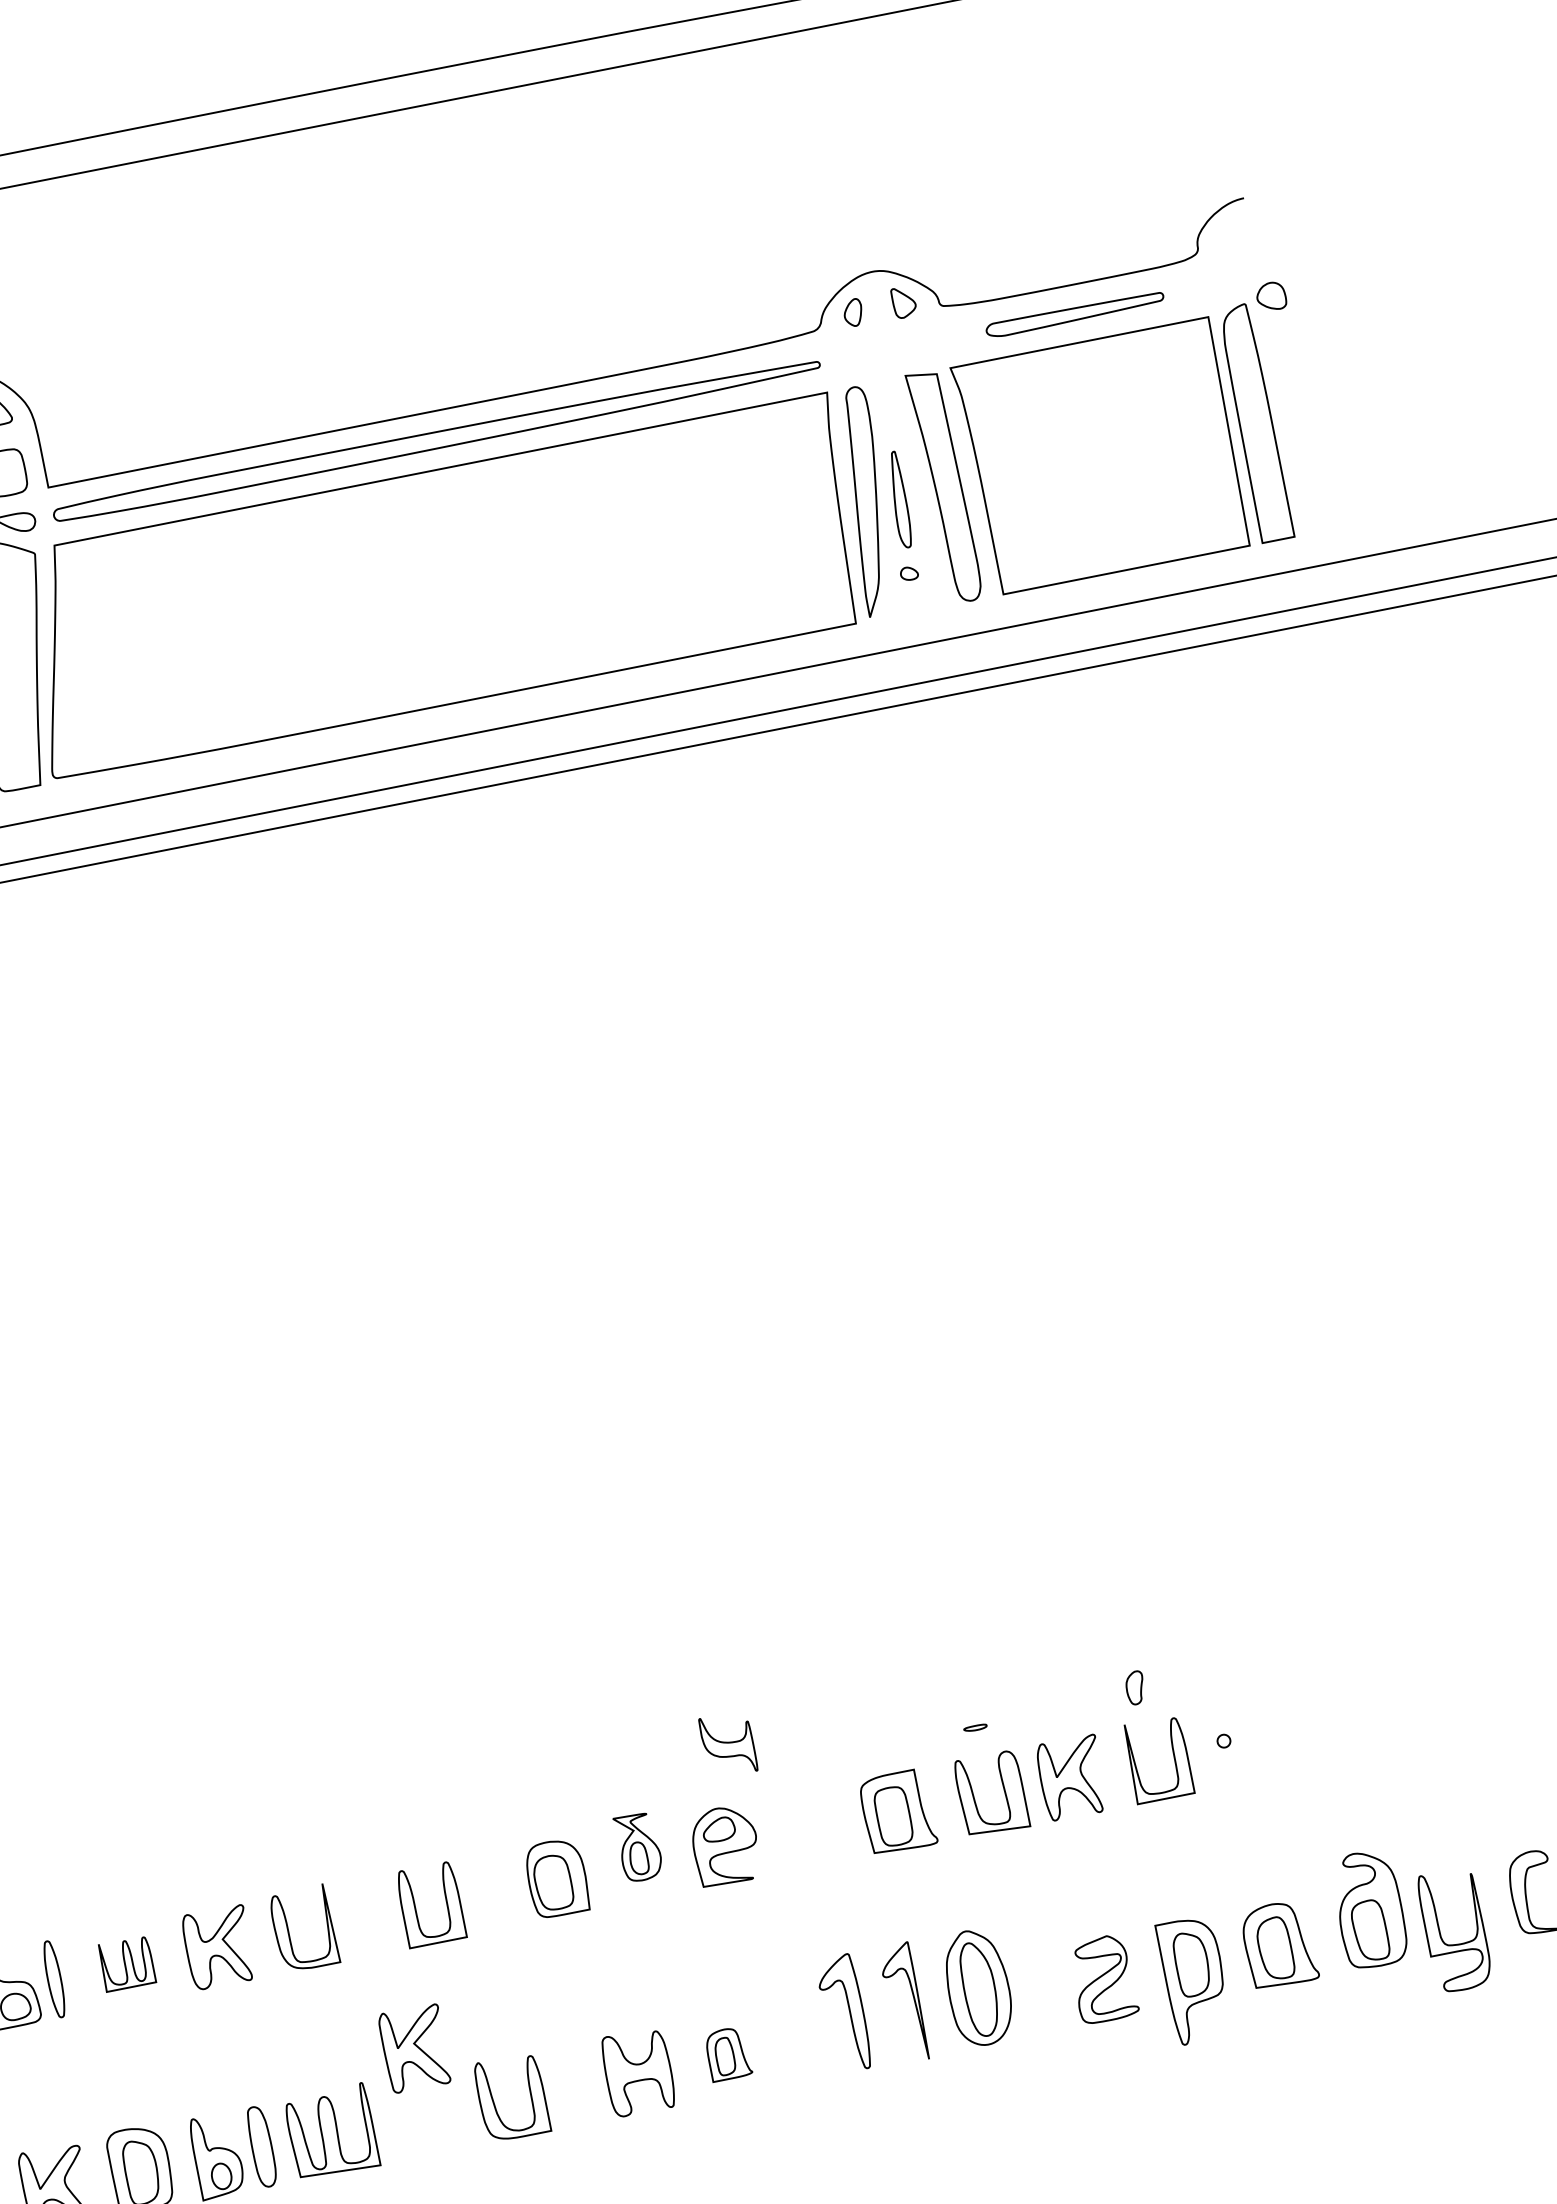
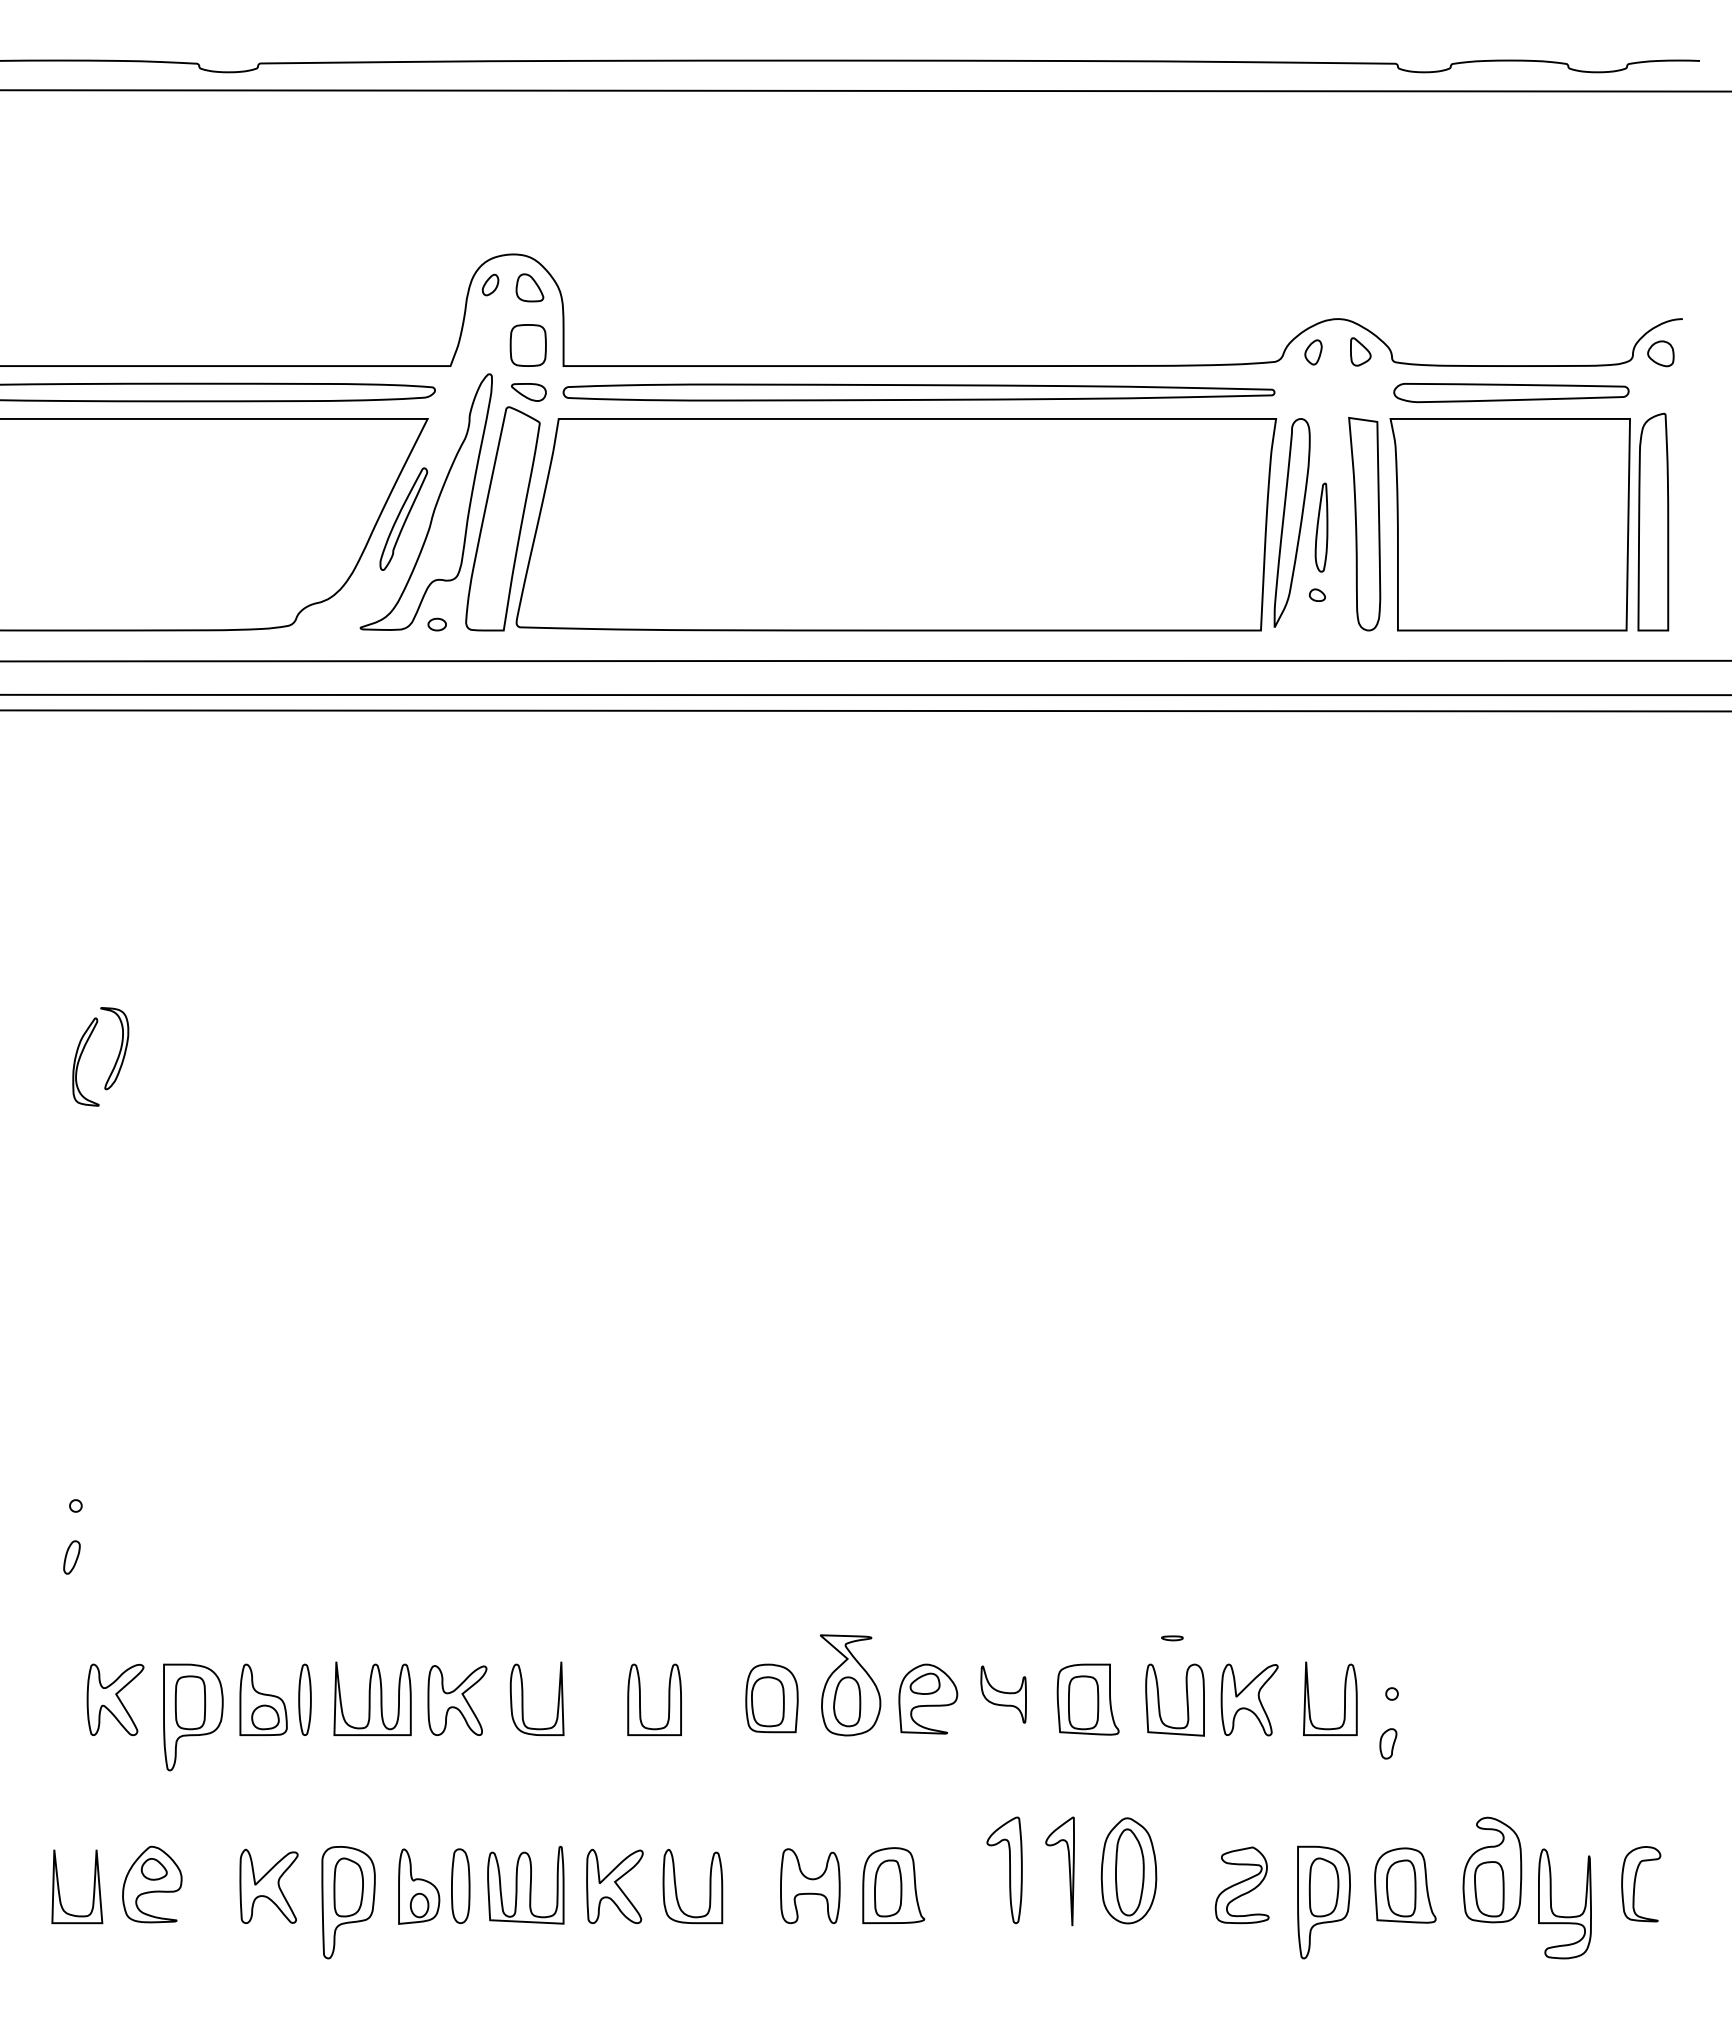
part: (1270, 296) -> (1660, 353), moved
part: (1075, 314) -> (1511, 393), size x1.43
part: (1135, 1687) -> (1388, 1743), moved
part: (728, 1744) -> (1003, 1694), moved
part: (638, 1847) -> (850, 1685), size x1.67
part: (126, 1963) -> (372, 1698), size x1.67
part: (414, 2048) -> (614, 1886), moved
part: (727, 2053) -> (893, 1885), size x1.67

